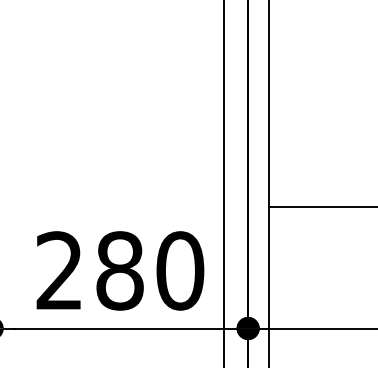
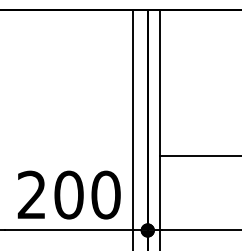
text: (119, 269) -> (68, 194), 280 -> 200

